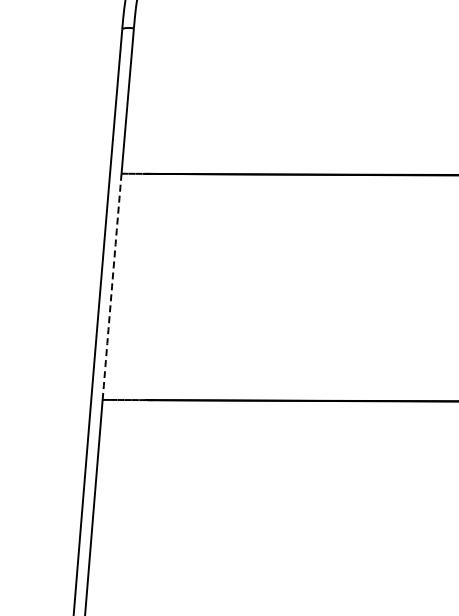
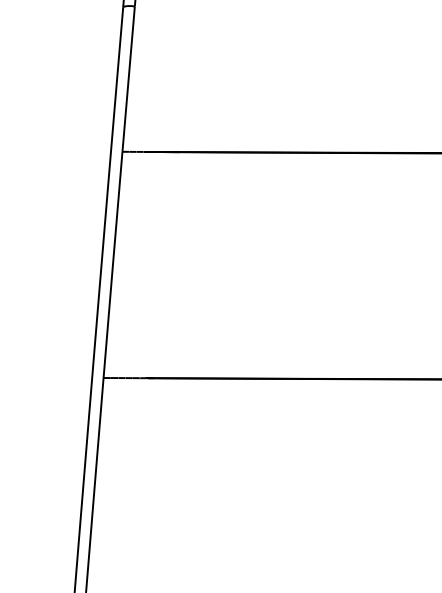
arc: (112, 286) -> (113, 264), dashed -> solid

